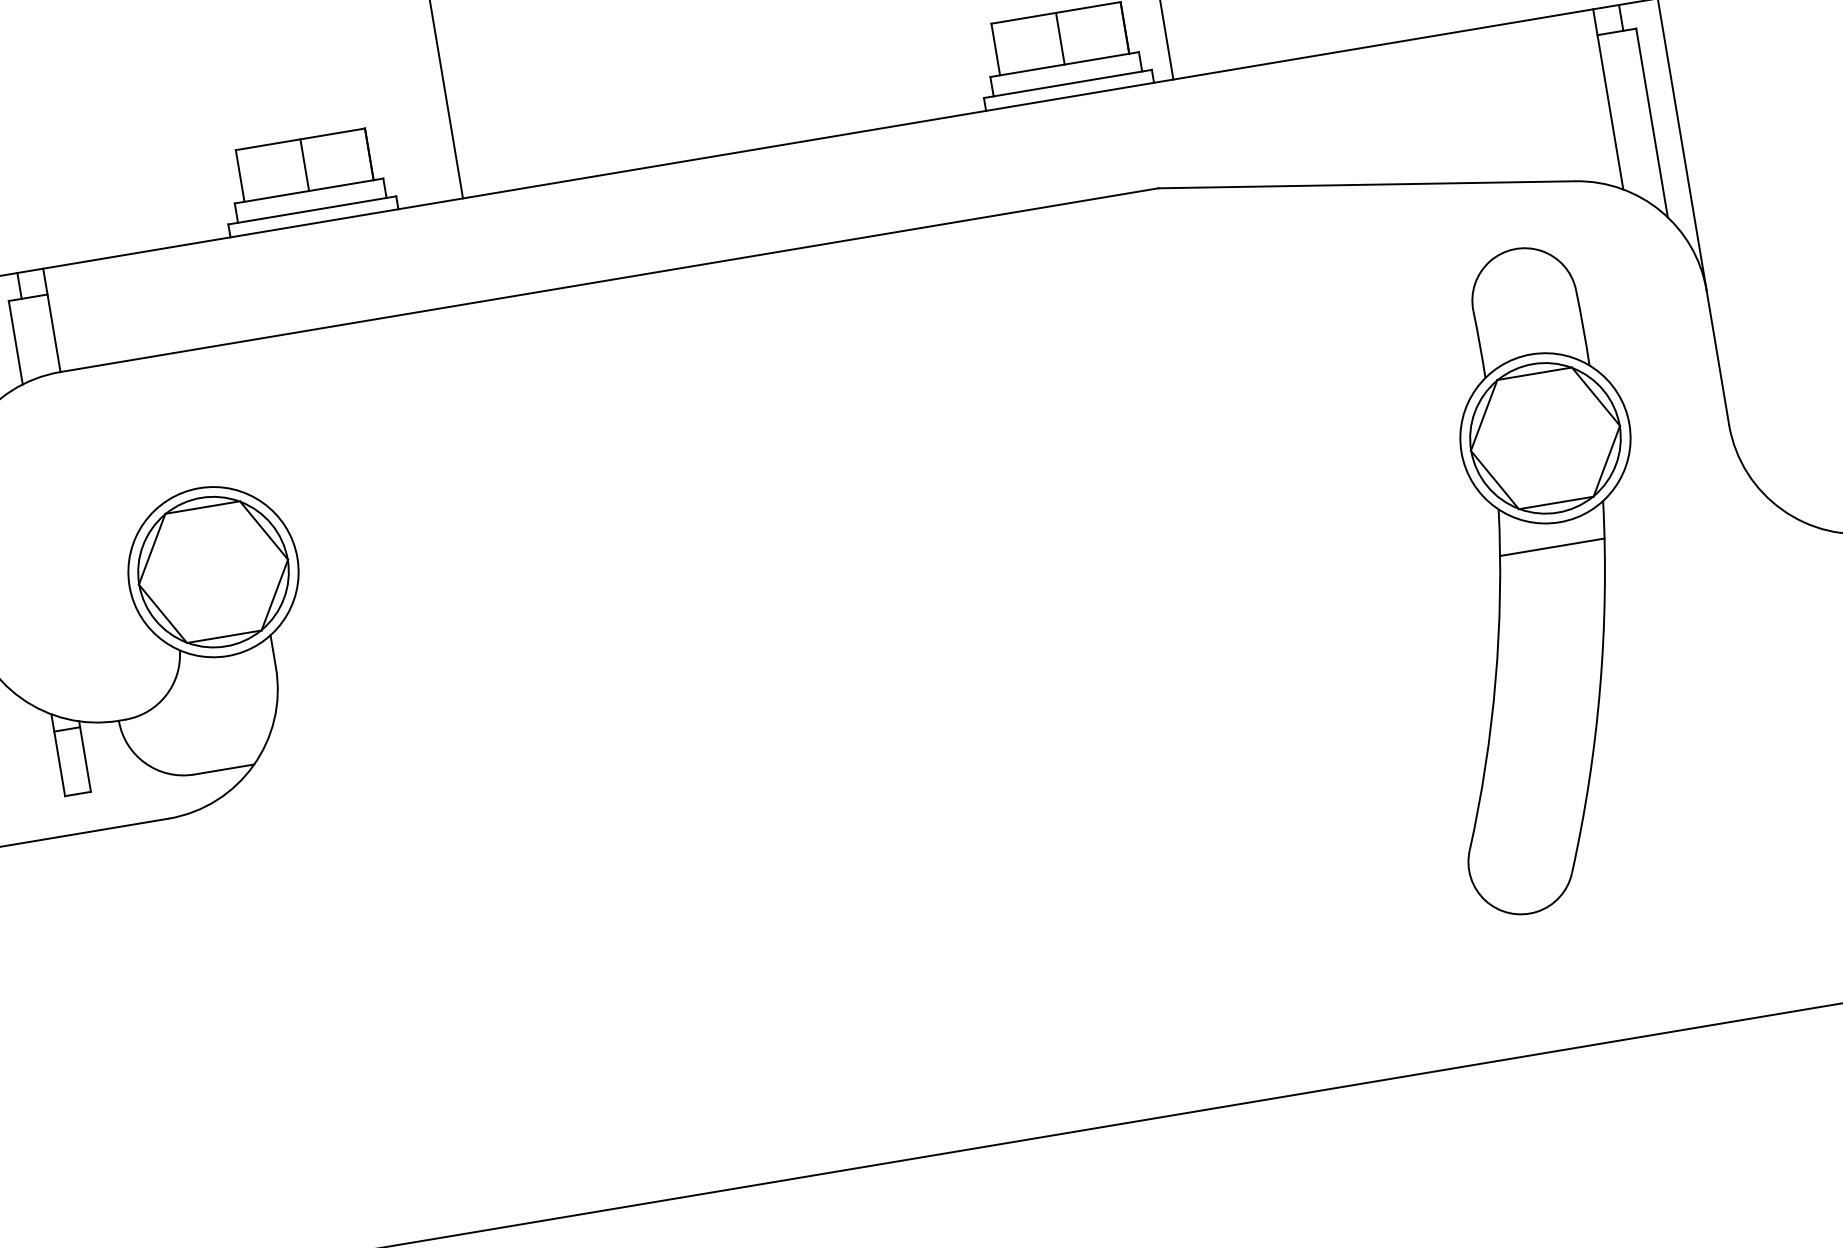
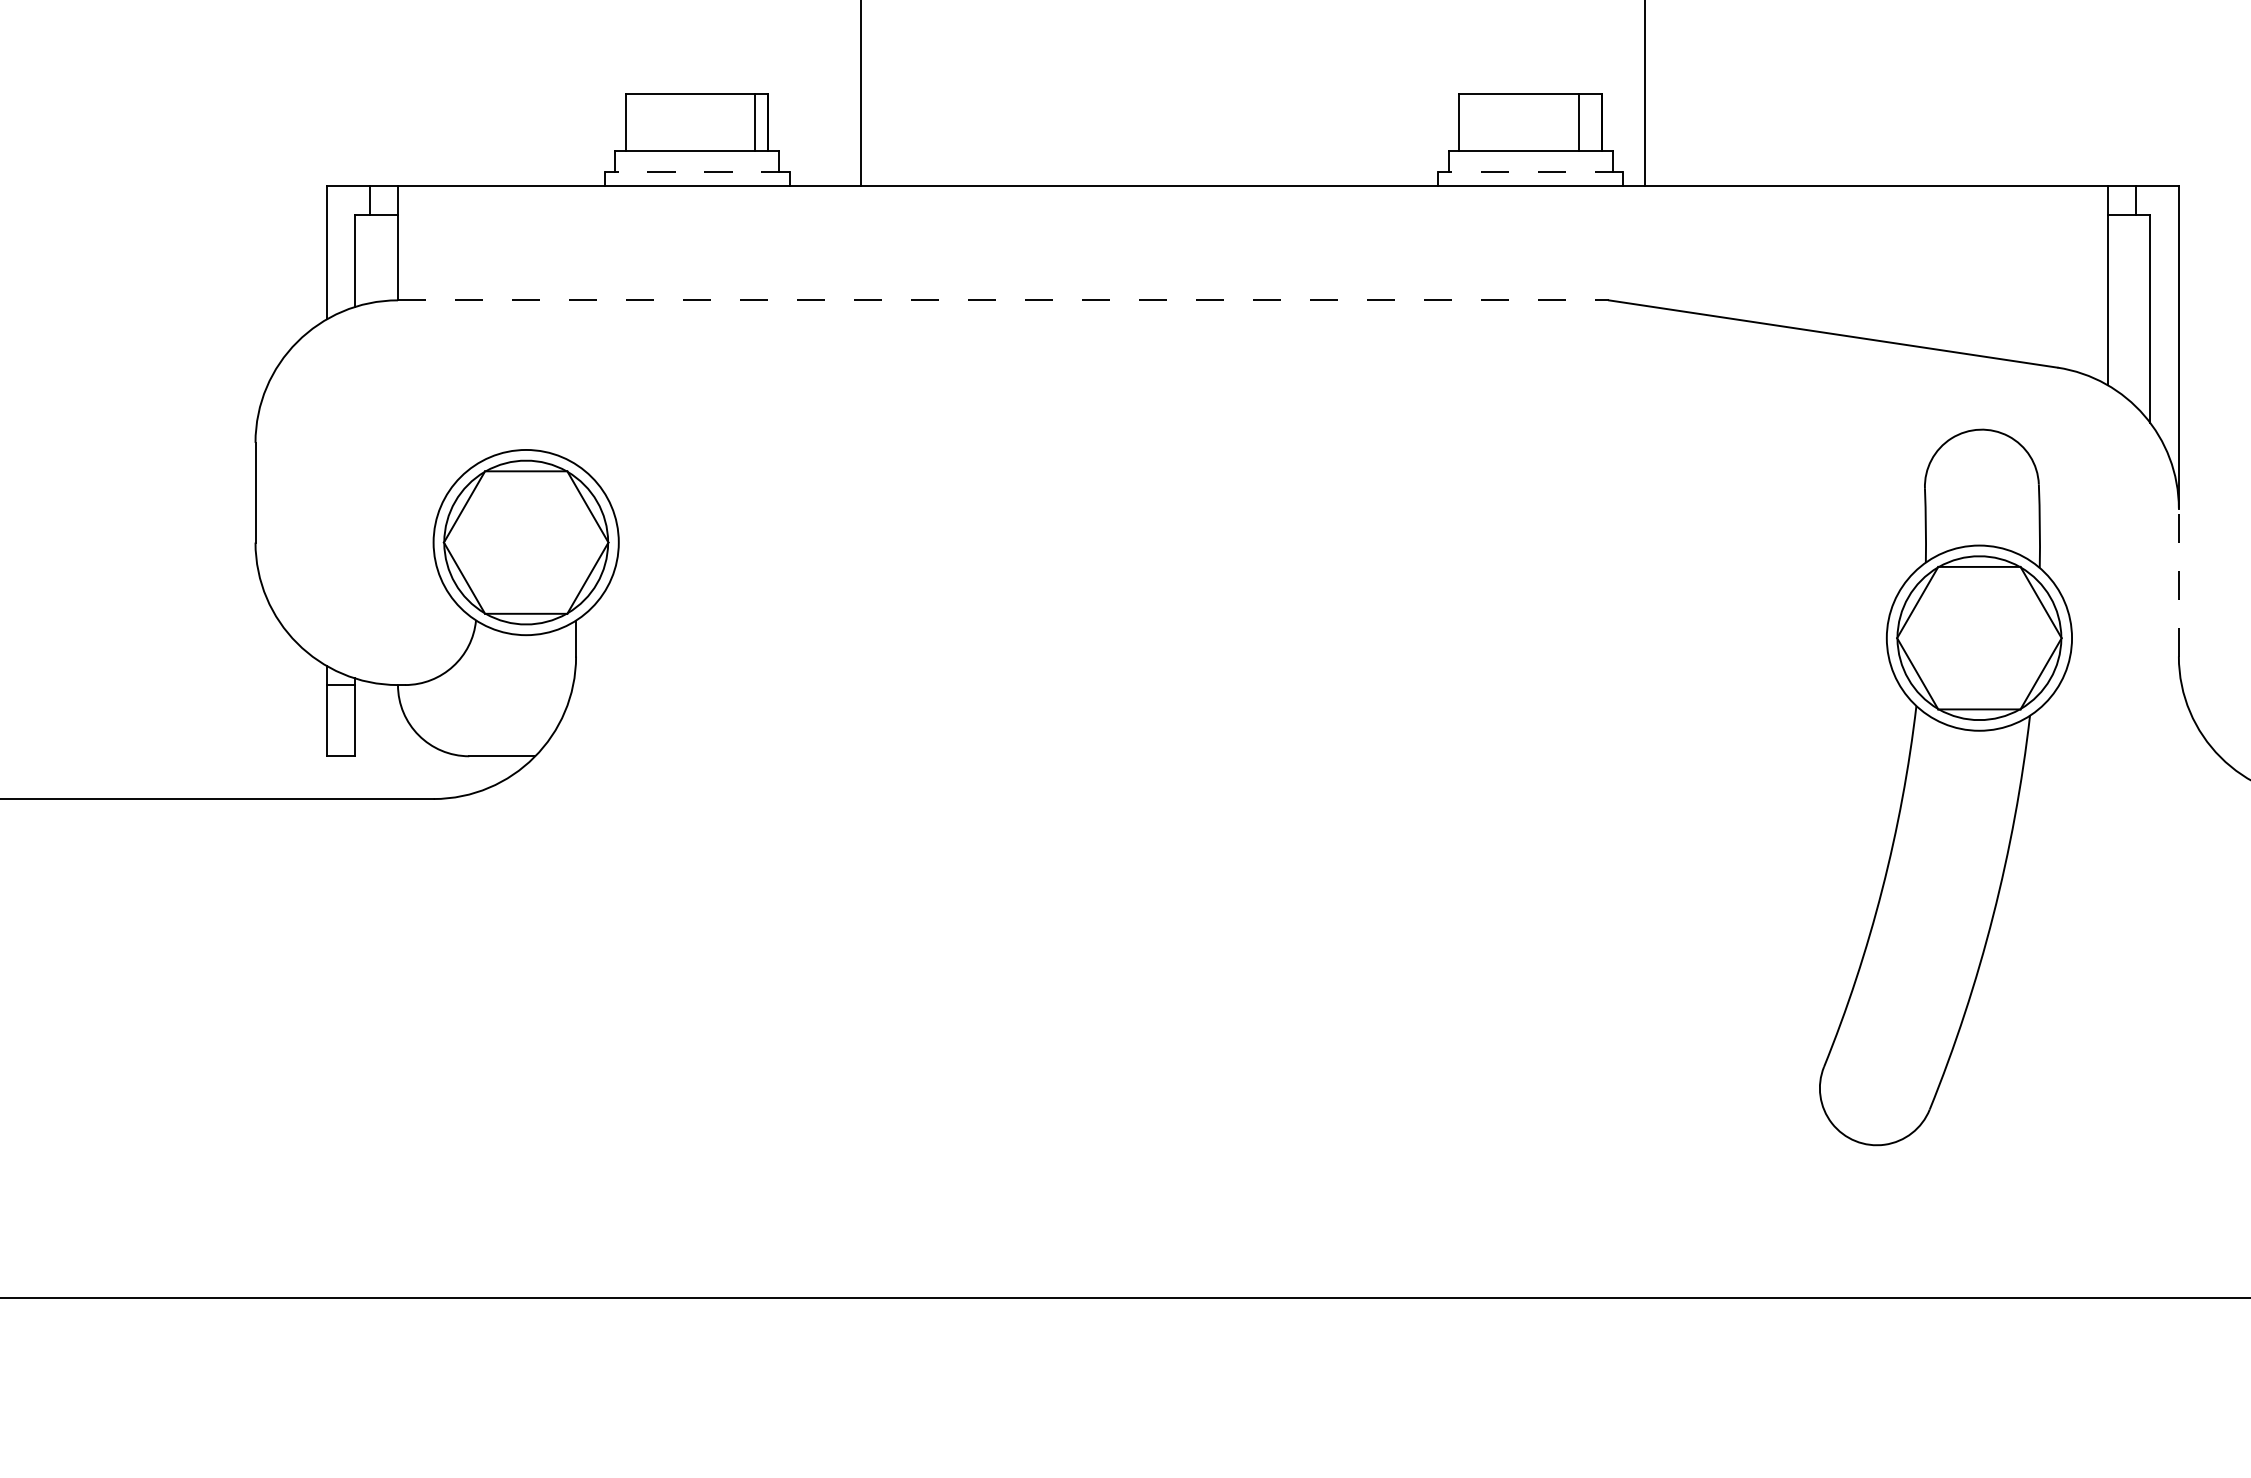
line: (1060, 38) -> (1578, 121), moved
line: (1067, 84) -> (1530, 172), solid -> dashed
line: (304, 164) -> (755, 121), moved
line: (312, 210) -> (697, 172), solid -> dashed
line: (609, 280) -> (1003, 300), solid -> dashed
line: (1717, 357) -> (2178, 582), solid -> dashed
line: (1551, 547) -> (1966, 756), removed

